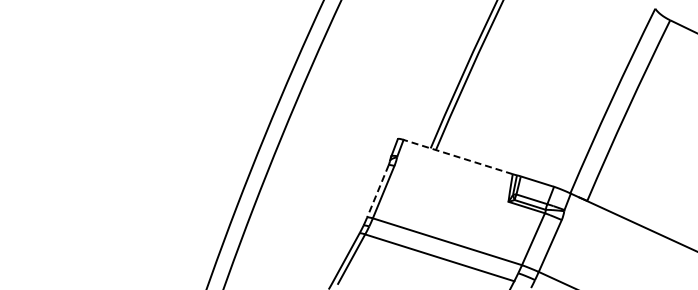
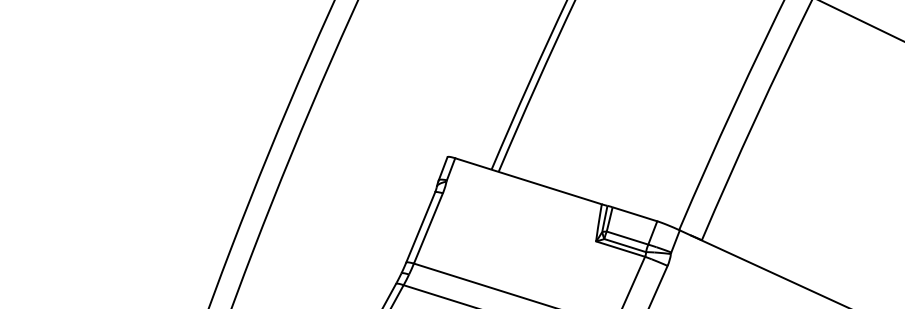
line: (457, 156) -> (527, 180), dashed -> solid
line: (377, 191) -> (420, 227), dashed -> solid

